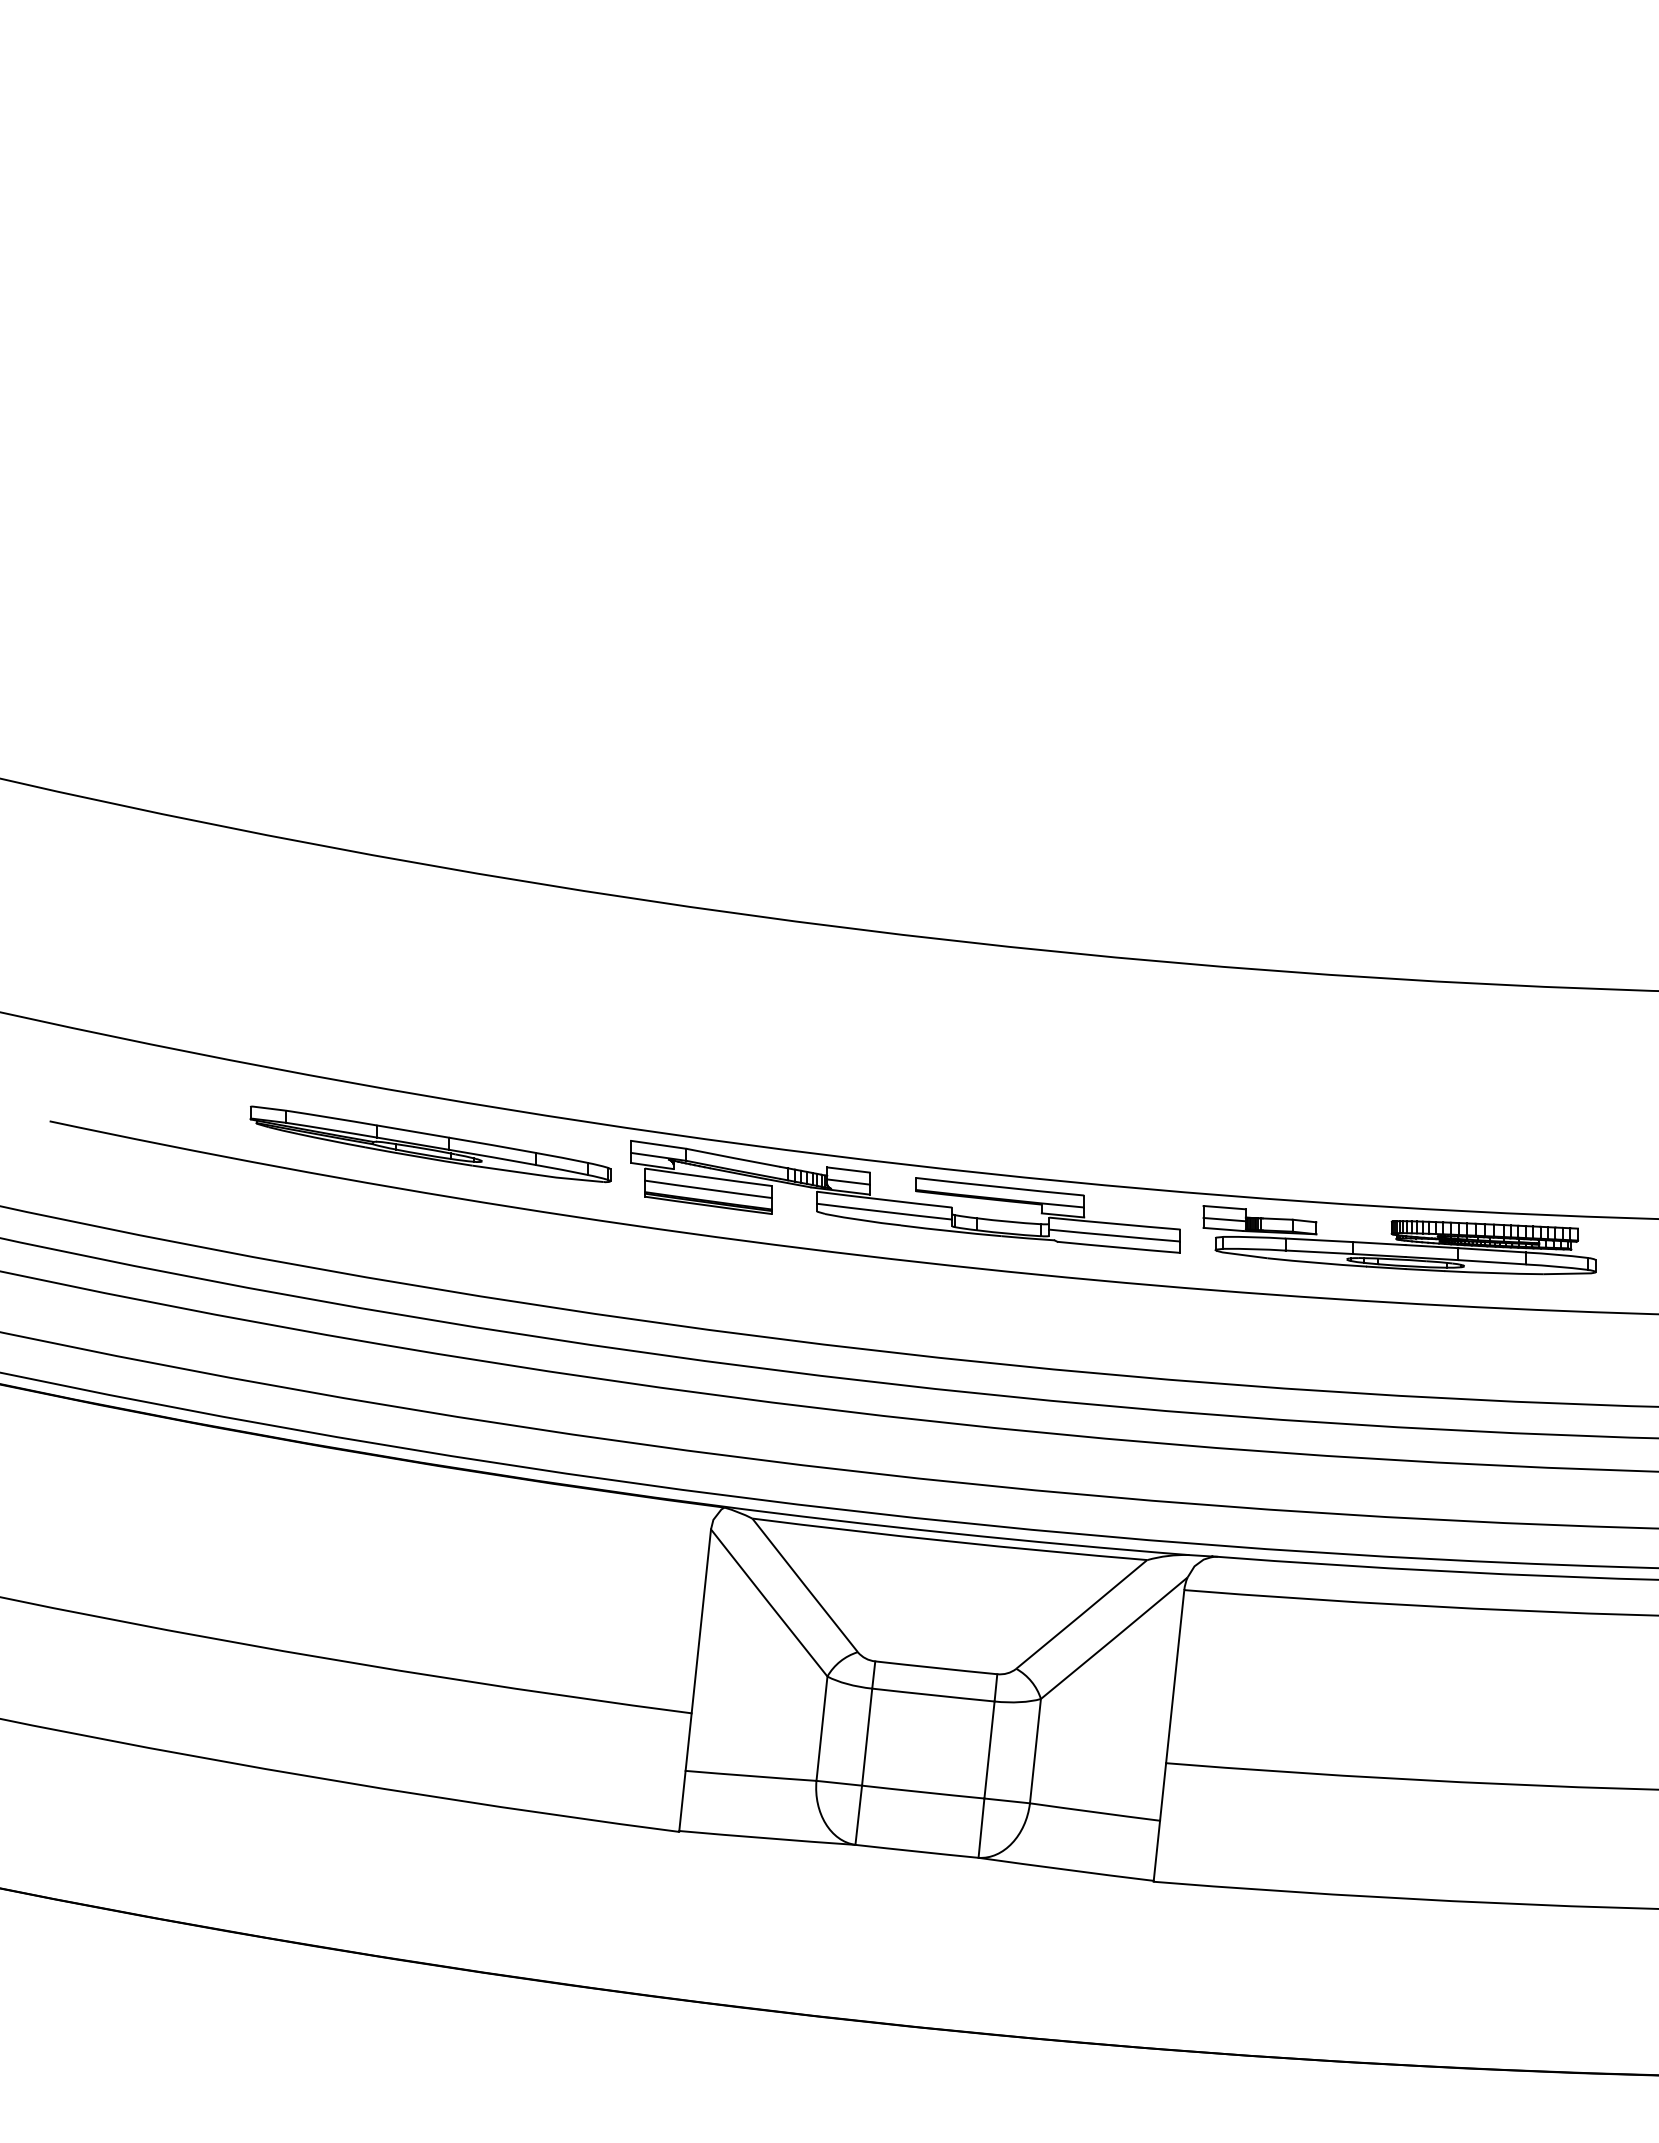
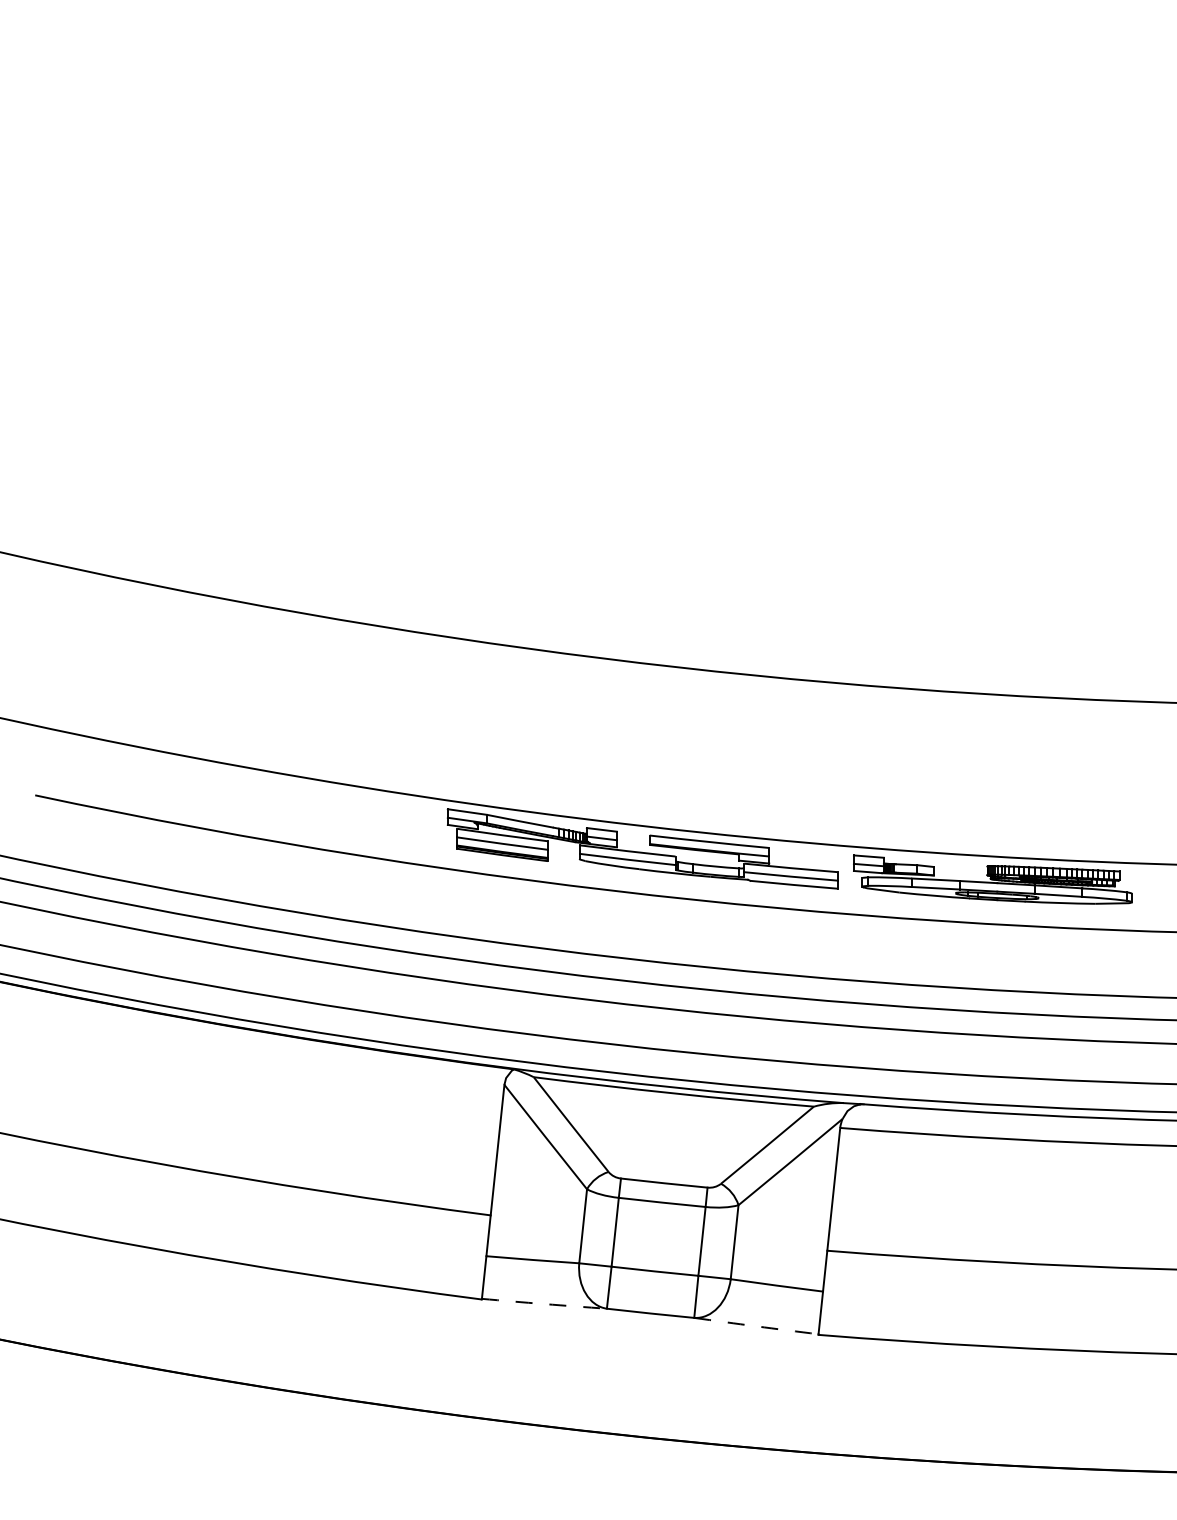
part: (430, 1144) -> (305, 811), removed
arc: (767, 1838) -> (544, 1304), solid -> dashed
arc: (1066, 1869) -> (756, 1326), solid -> dashed

